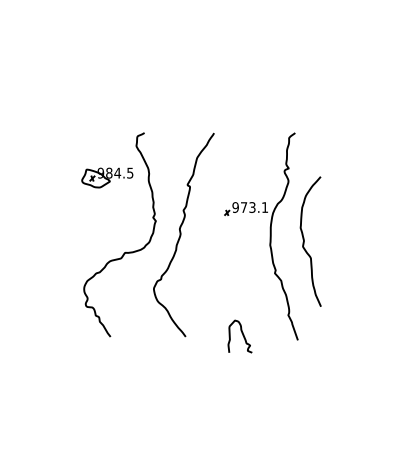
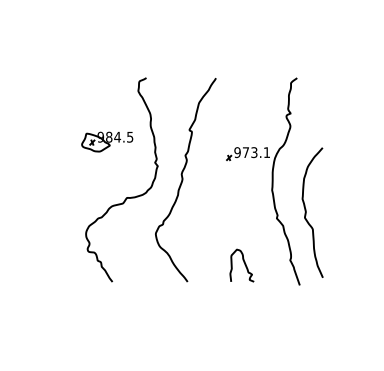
part: (107, 177) -> (107, 141), moved
curve: (304, 241) -> (306, 212), moved
curve: (242, 335) -> (244, 264), moved

